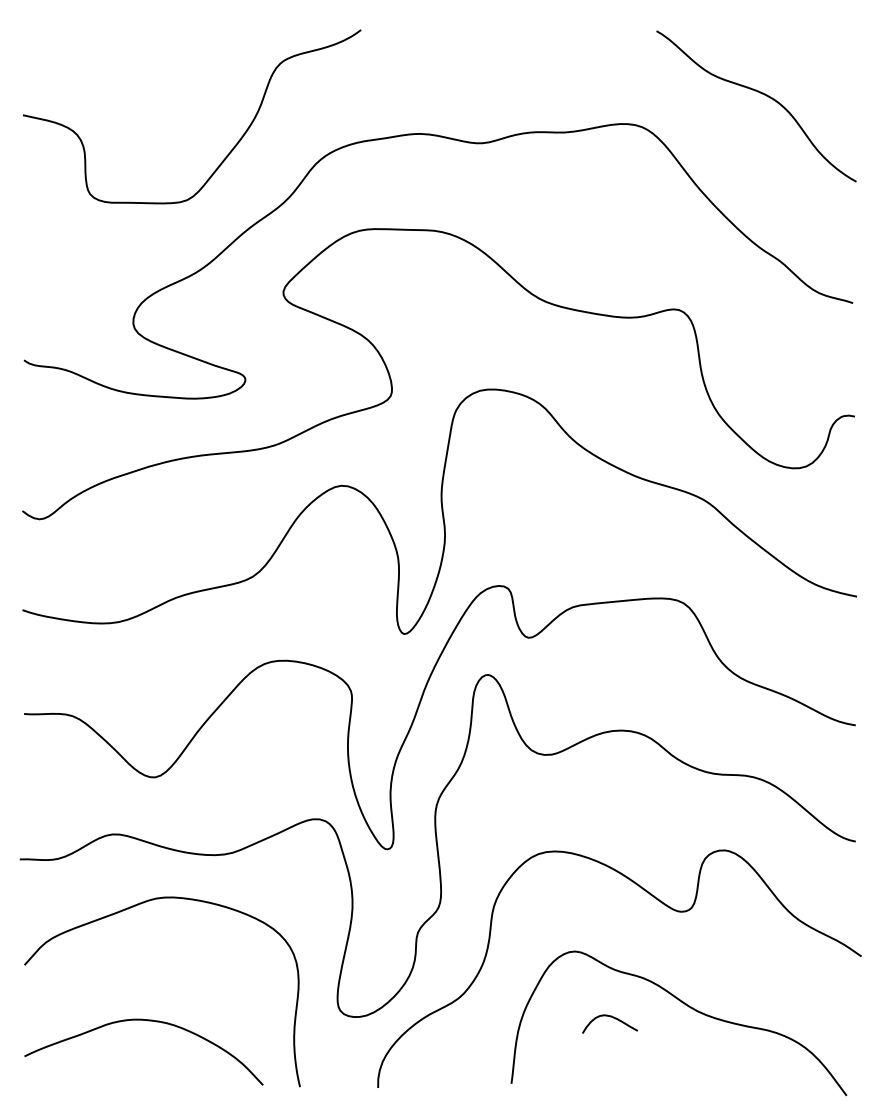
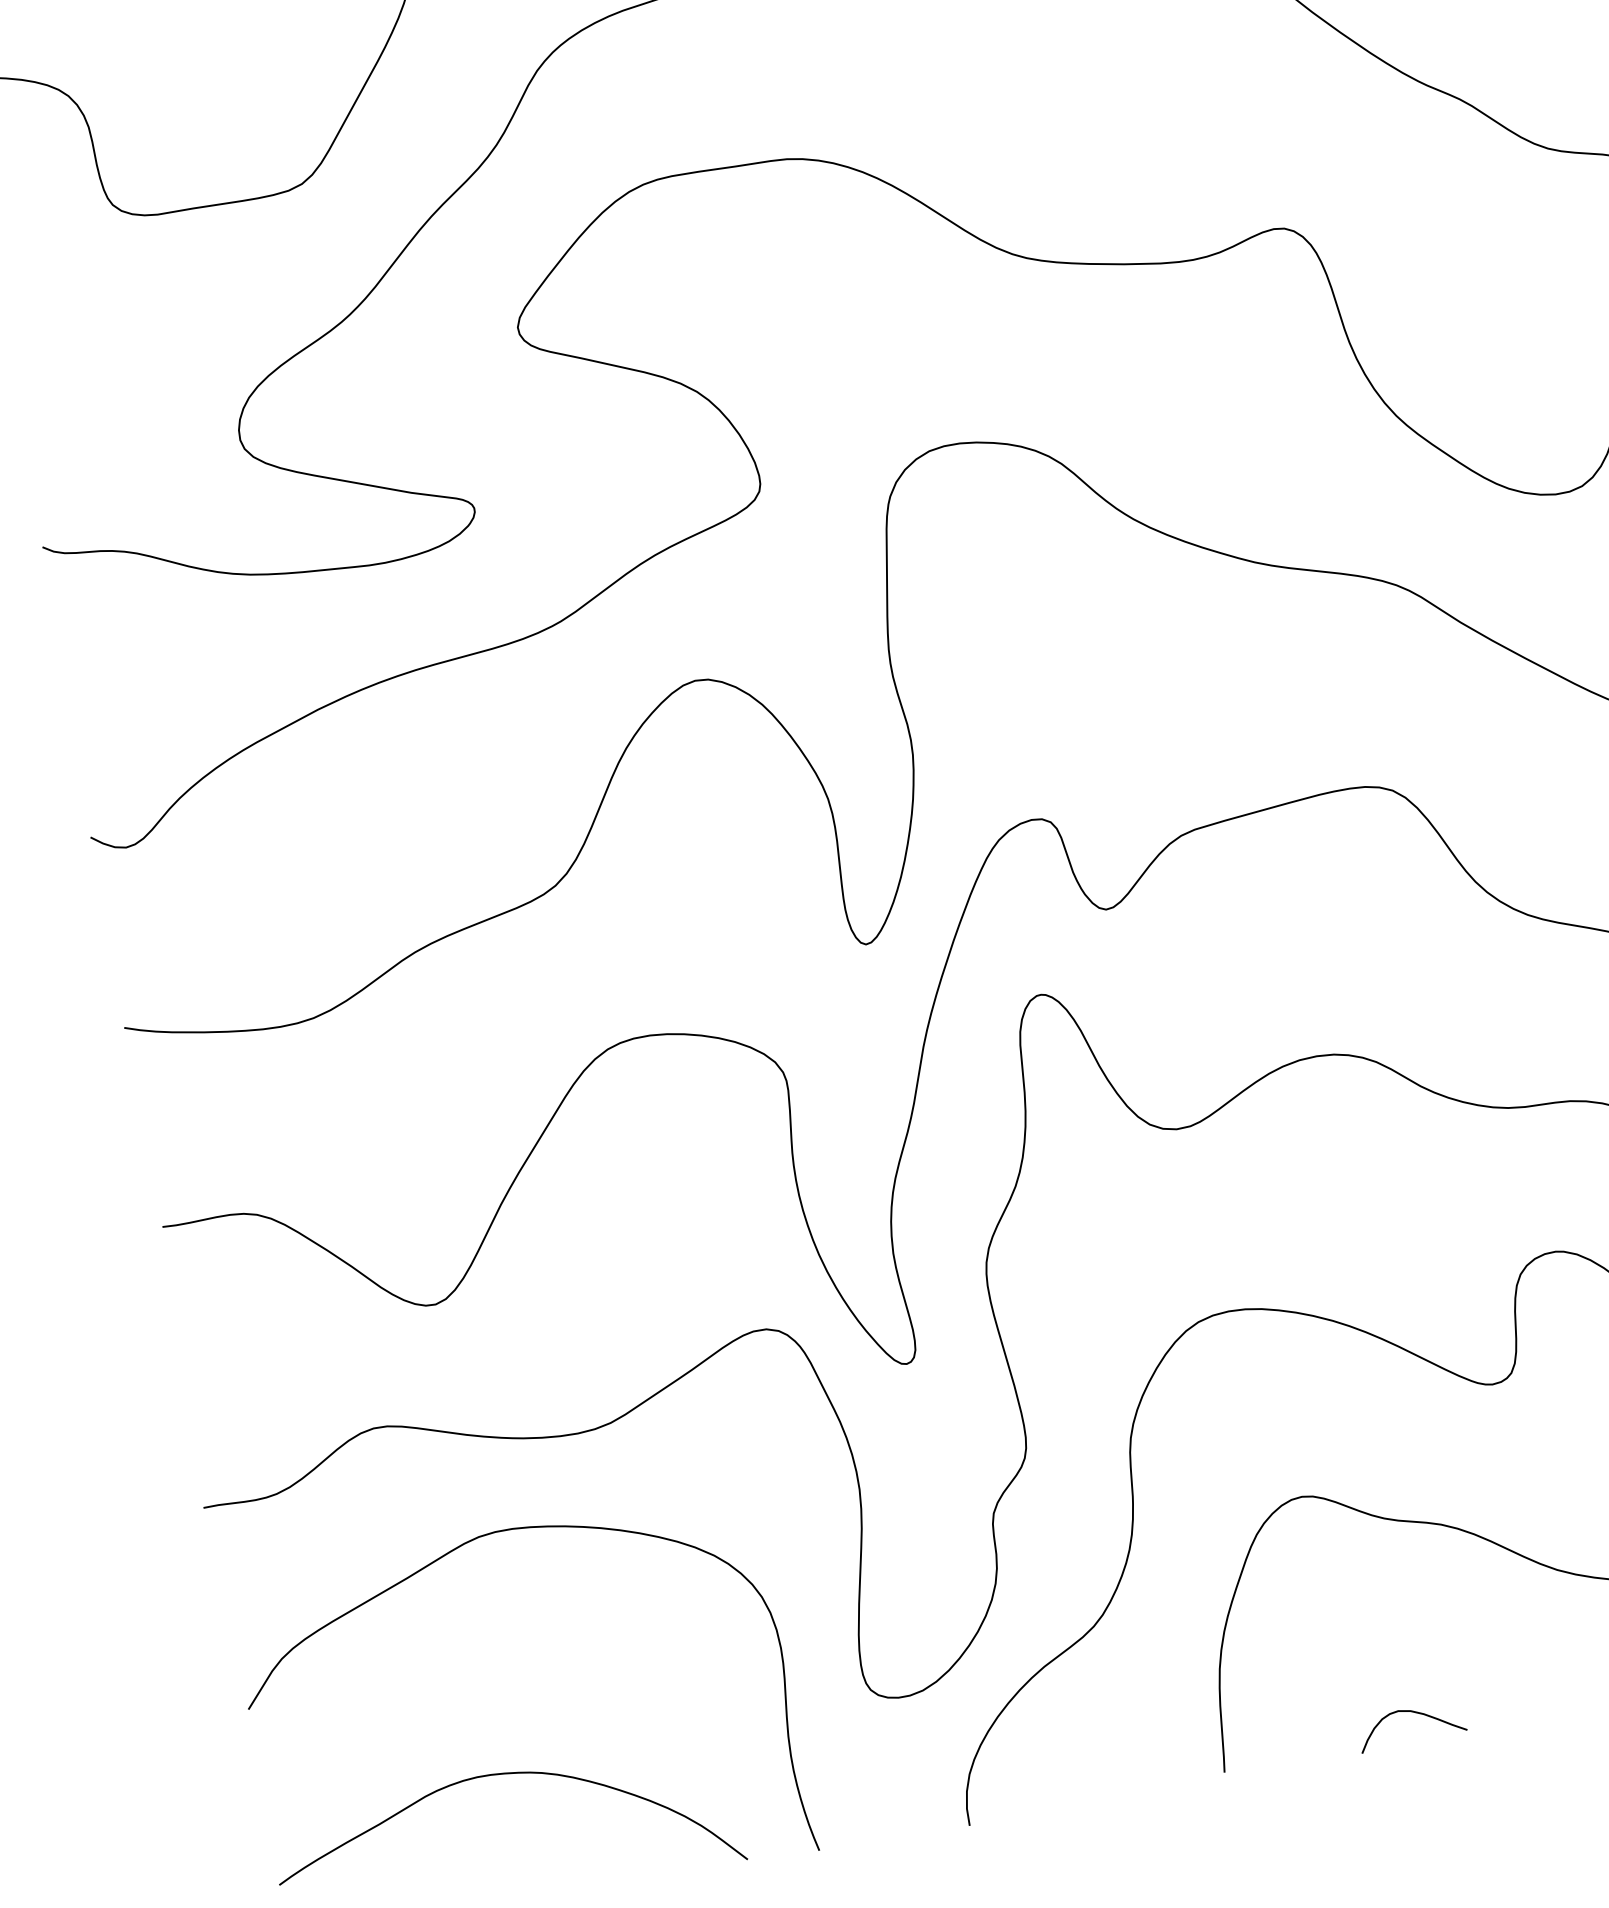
curve: (610, 1017) -> (1410, 1713), moved

